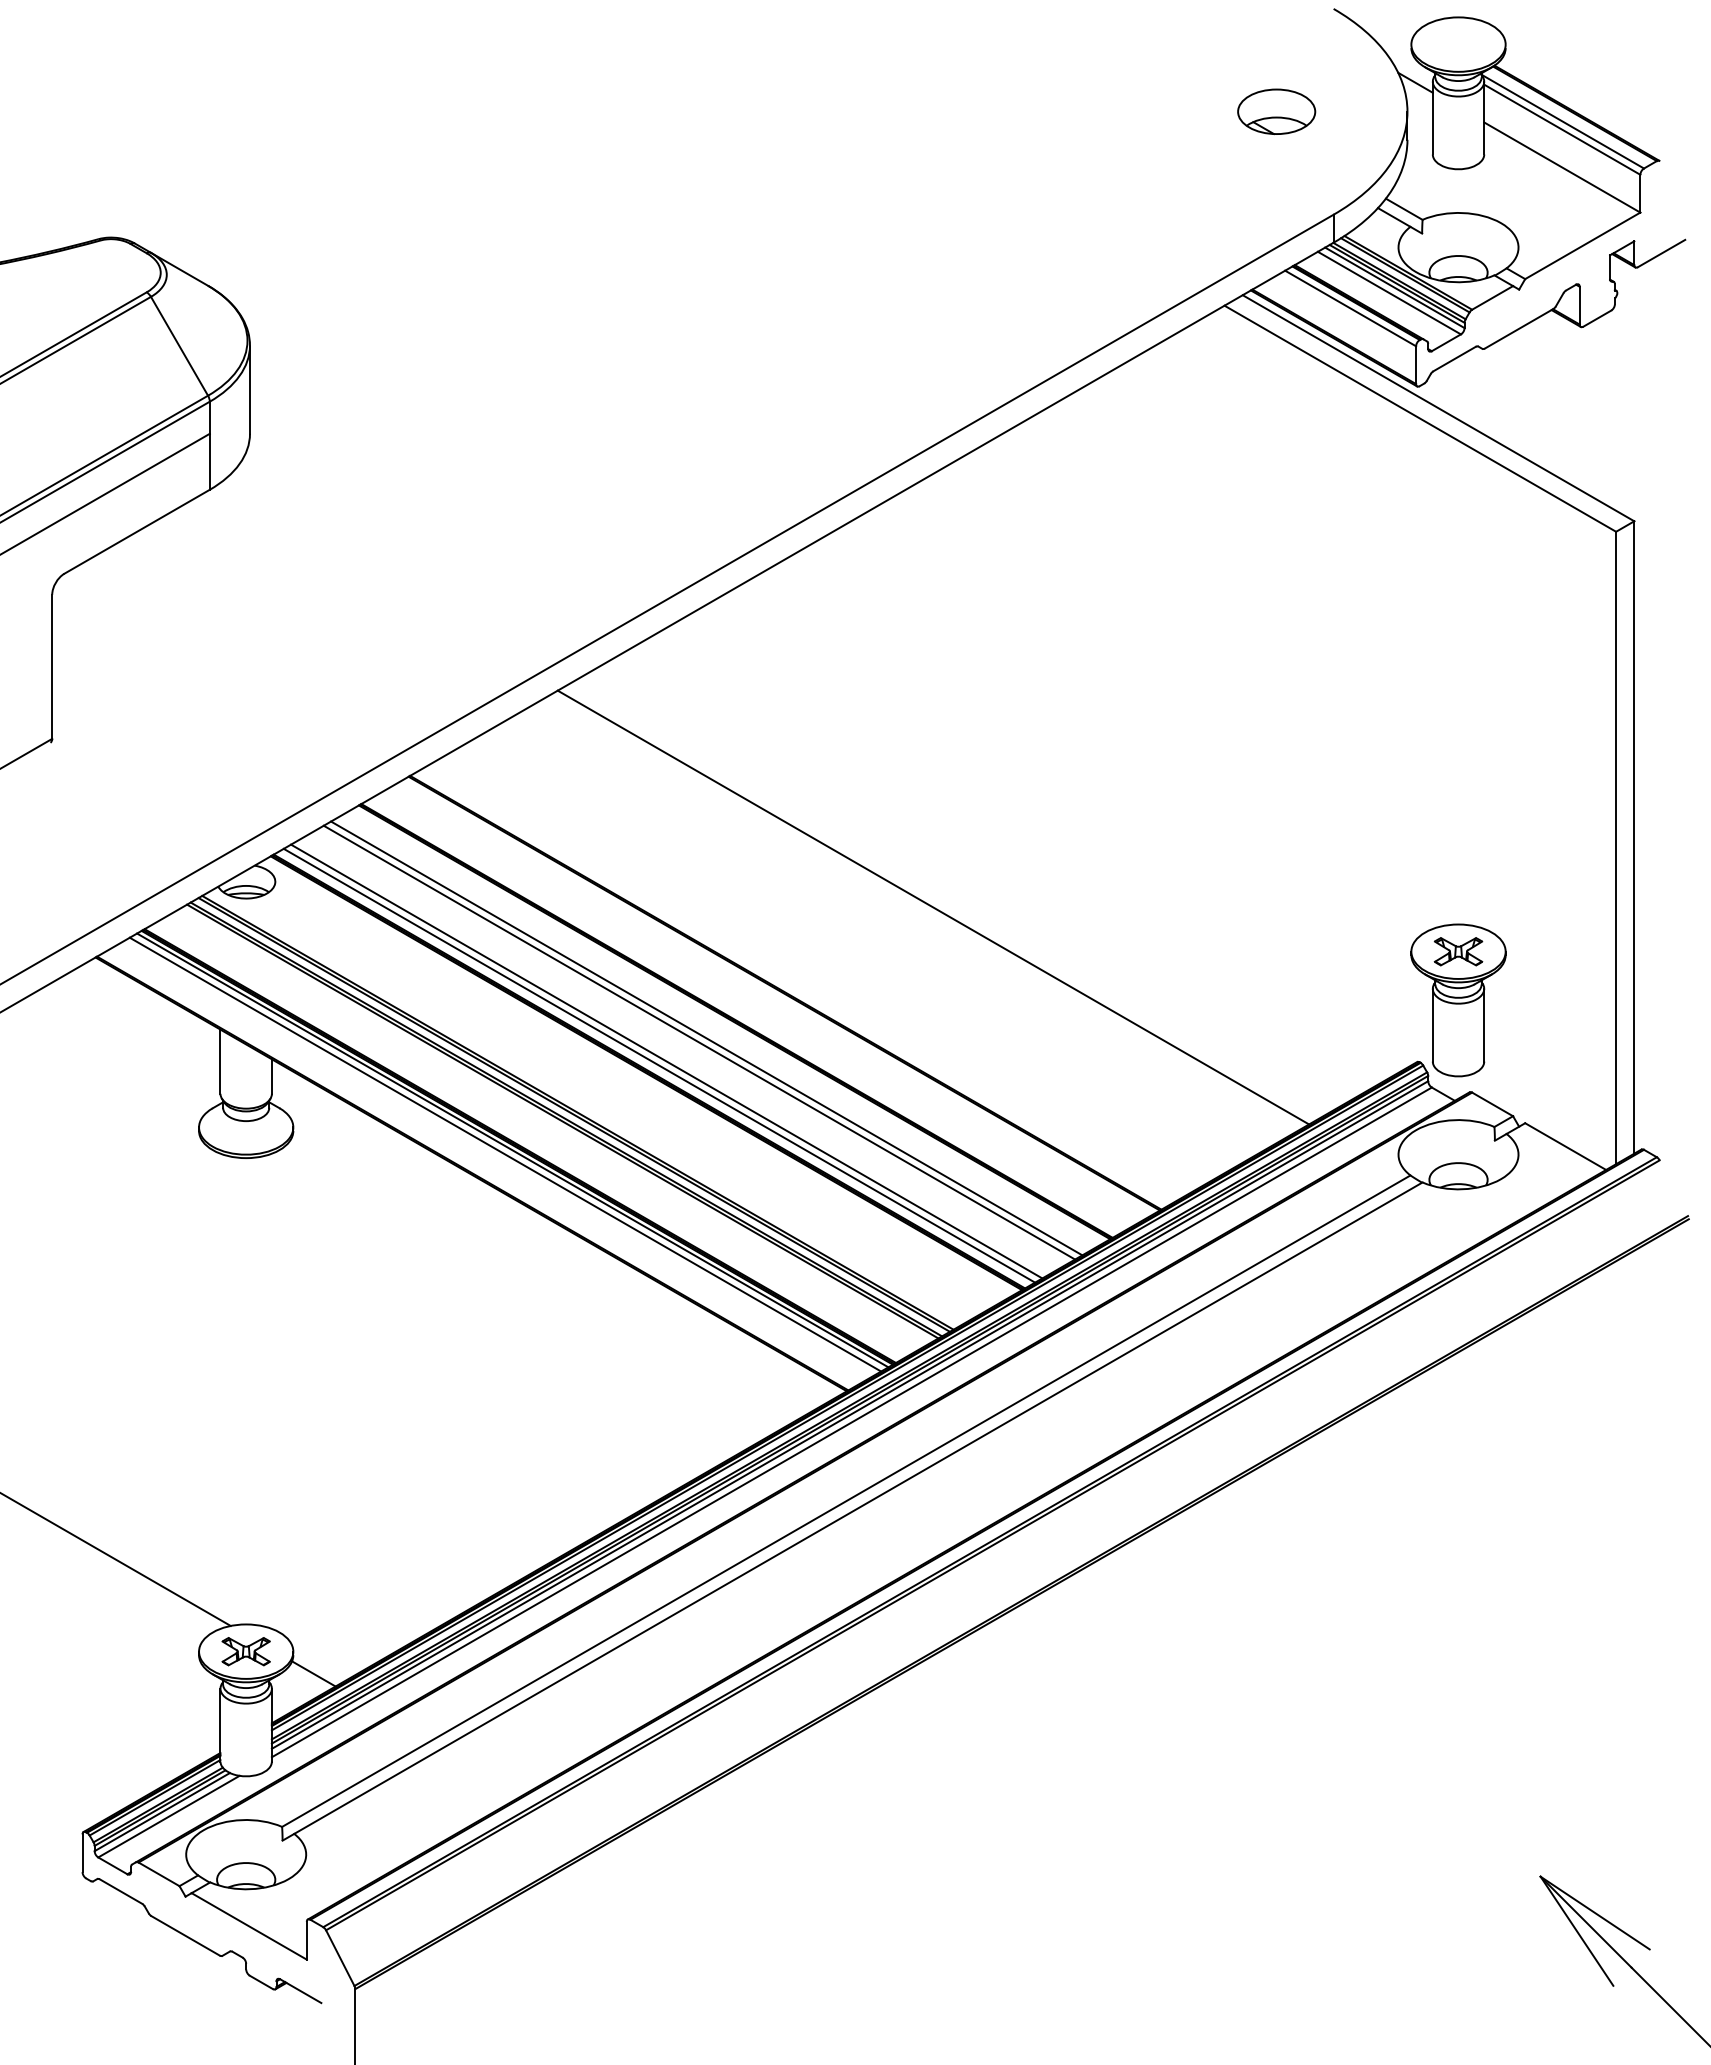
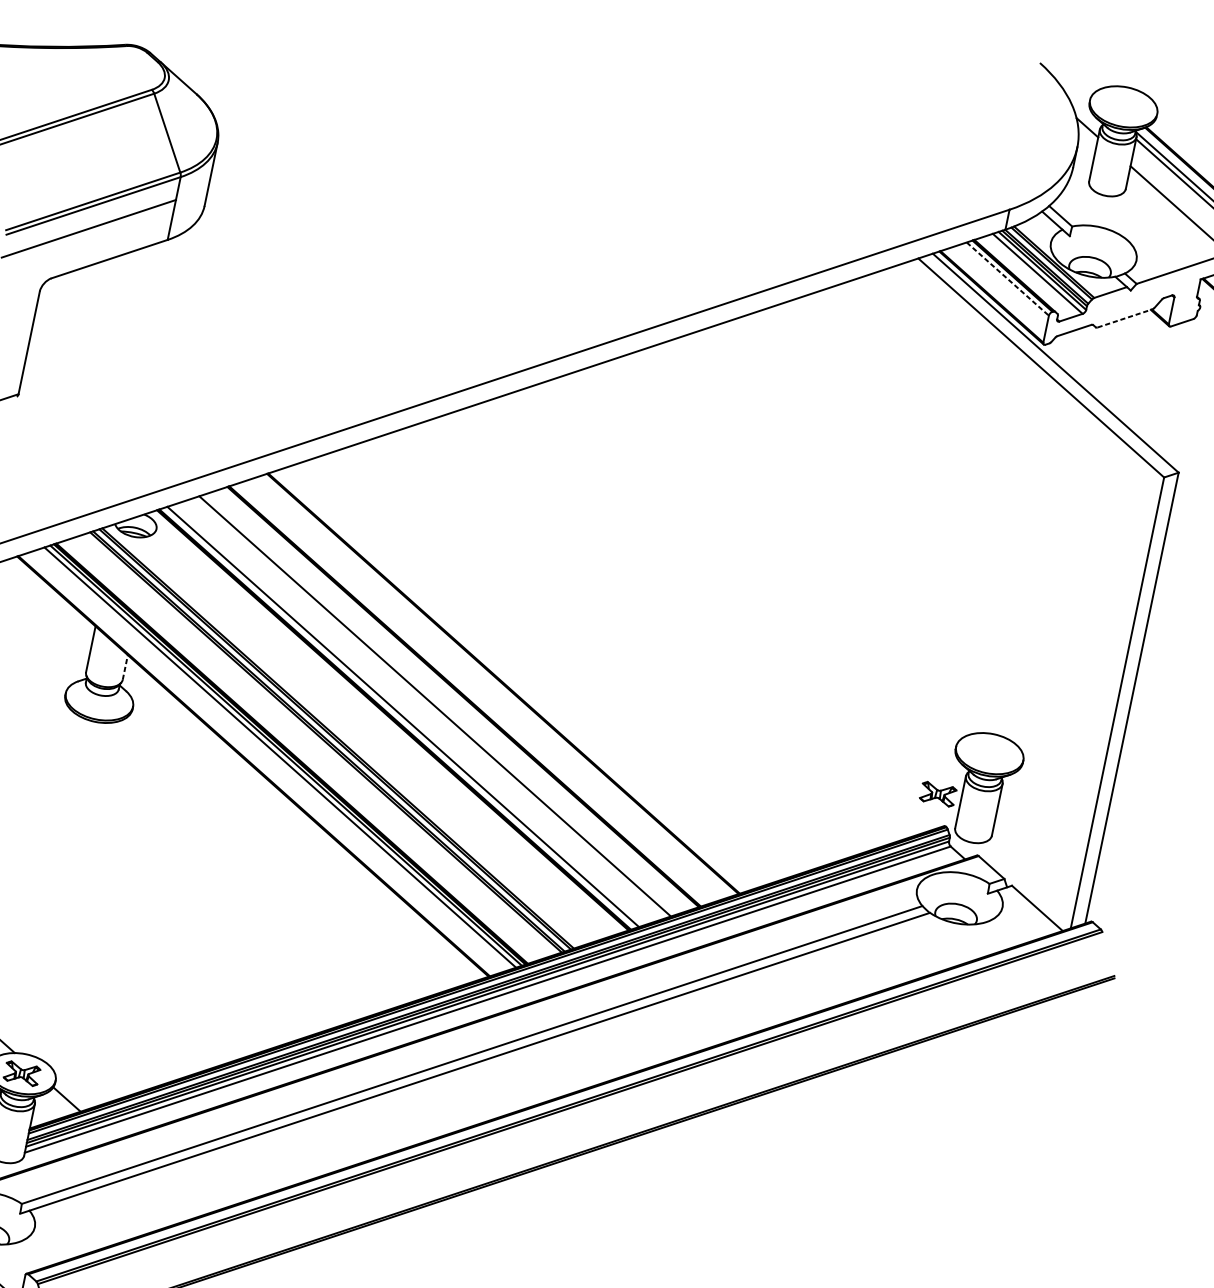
part: (1276, 111) -> (984, 127), removed
line: (1350, 308) -> (1007, 279), solid -> dashed
line: (1519, 328) -> (1125, 318), solid -> dashed
line: (933, 907) -> (621, 644), removed
part: (1458, 951) -> (938, 794), moved
line: (706, 1038) -> (440, 704), removed
line: (666, 1061) -> (408, 714), removed
line: (271, 1076) -> (125, 667), solid -> dashed

